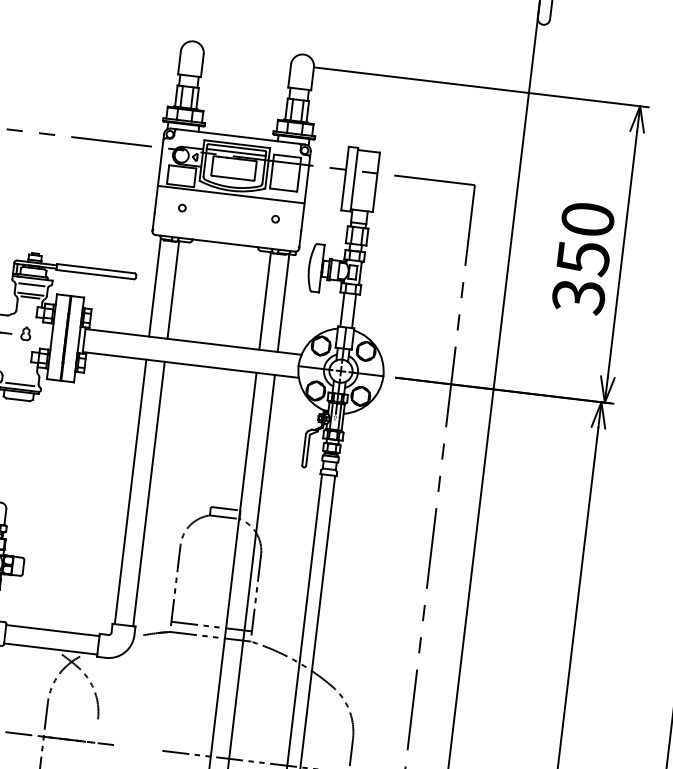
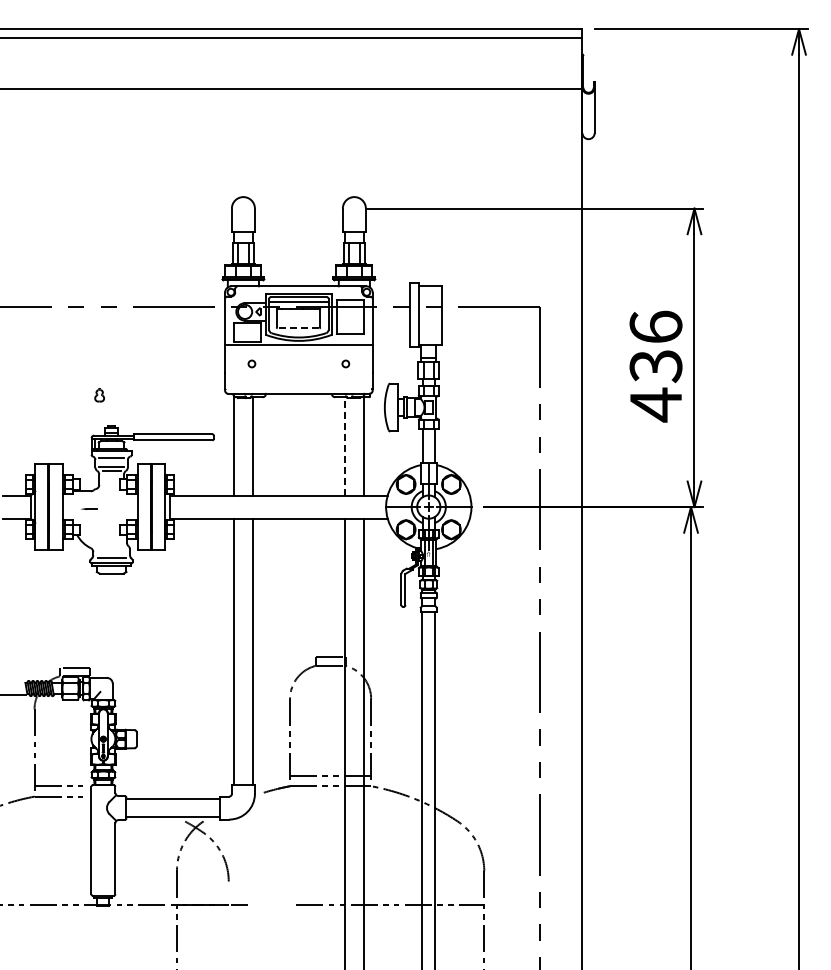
line: (232, 178) -> (298, 328), solid -> dashed
text: (582, 258) -> (655, 366), 350 -> 436
line: (265, 300) -> (345, 445), solid -> dashed
part: (25, 334) -> (99, 395), moved

